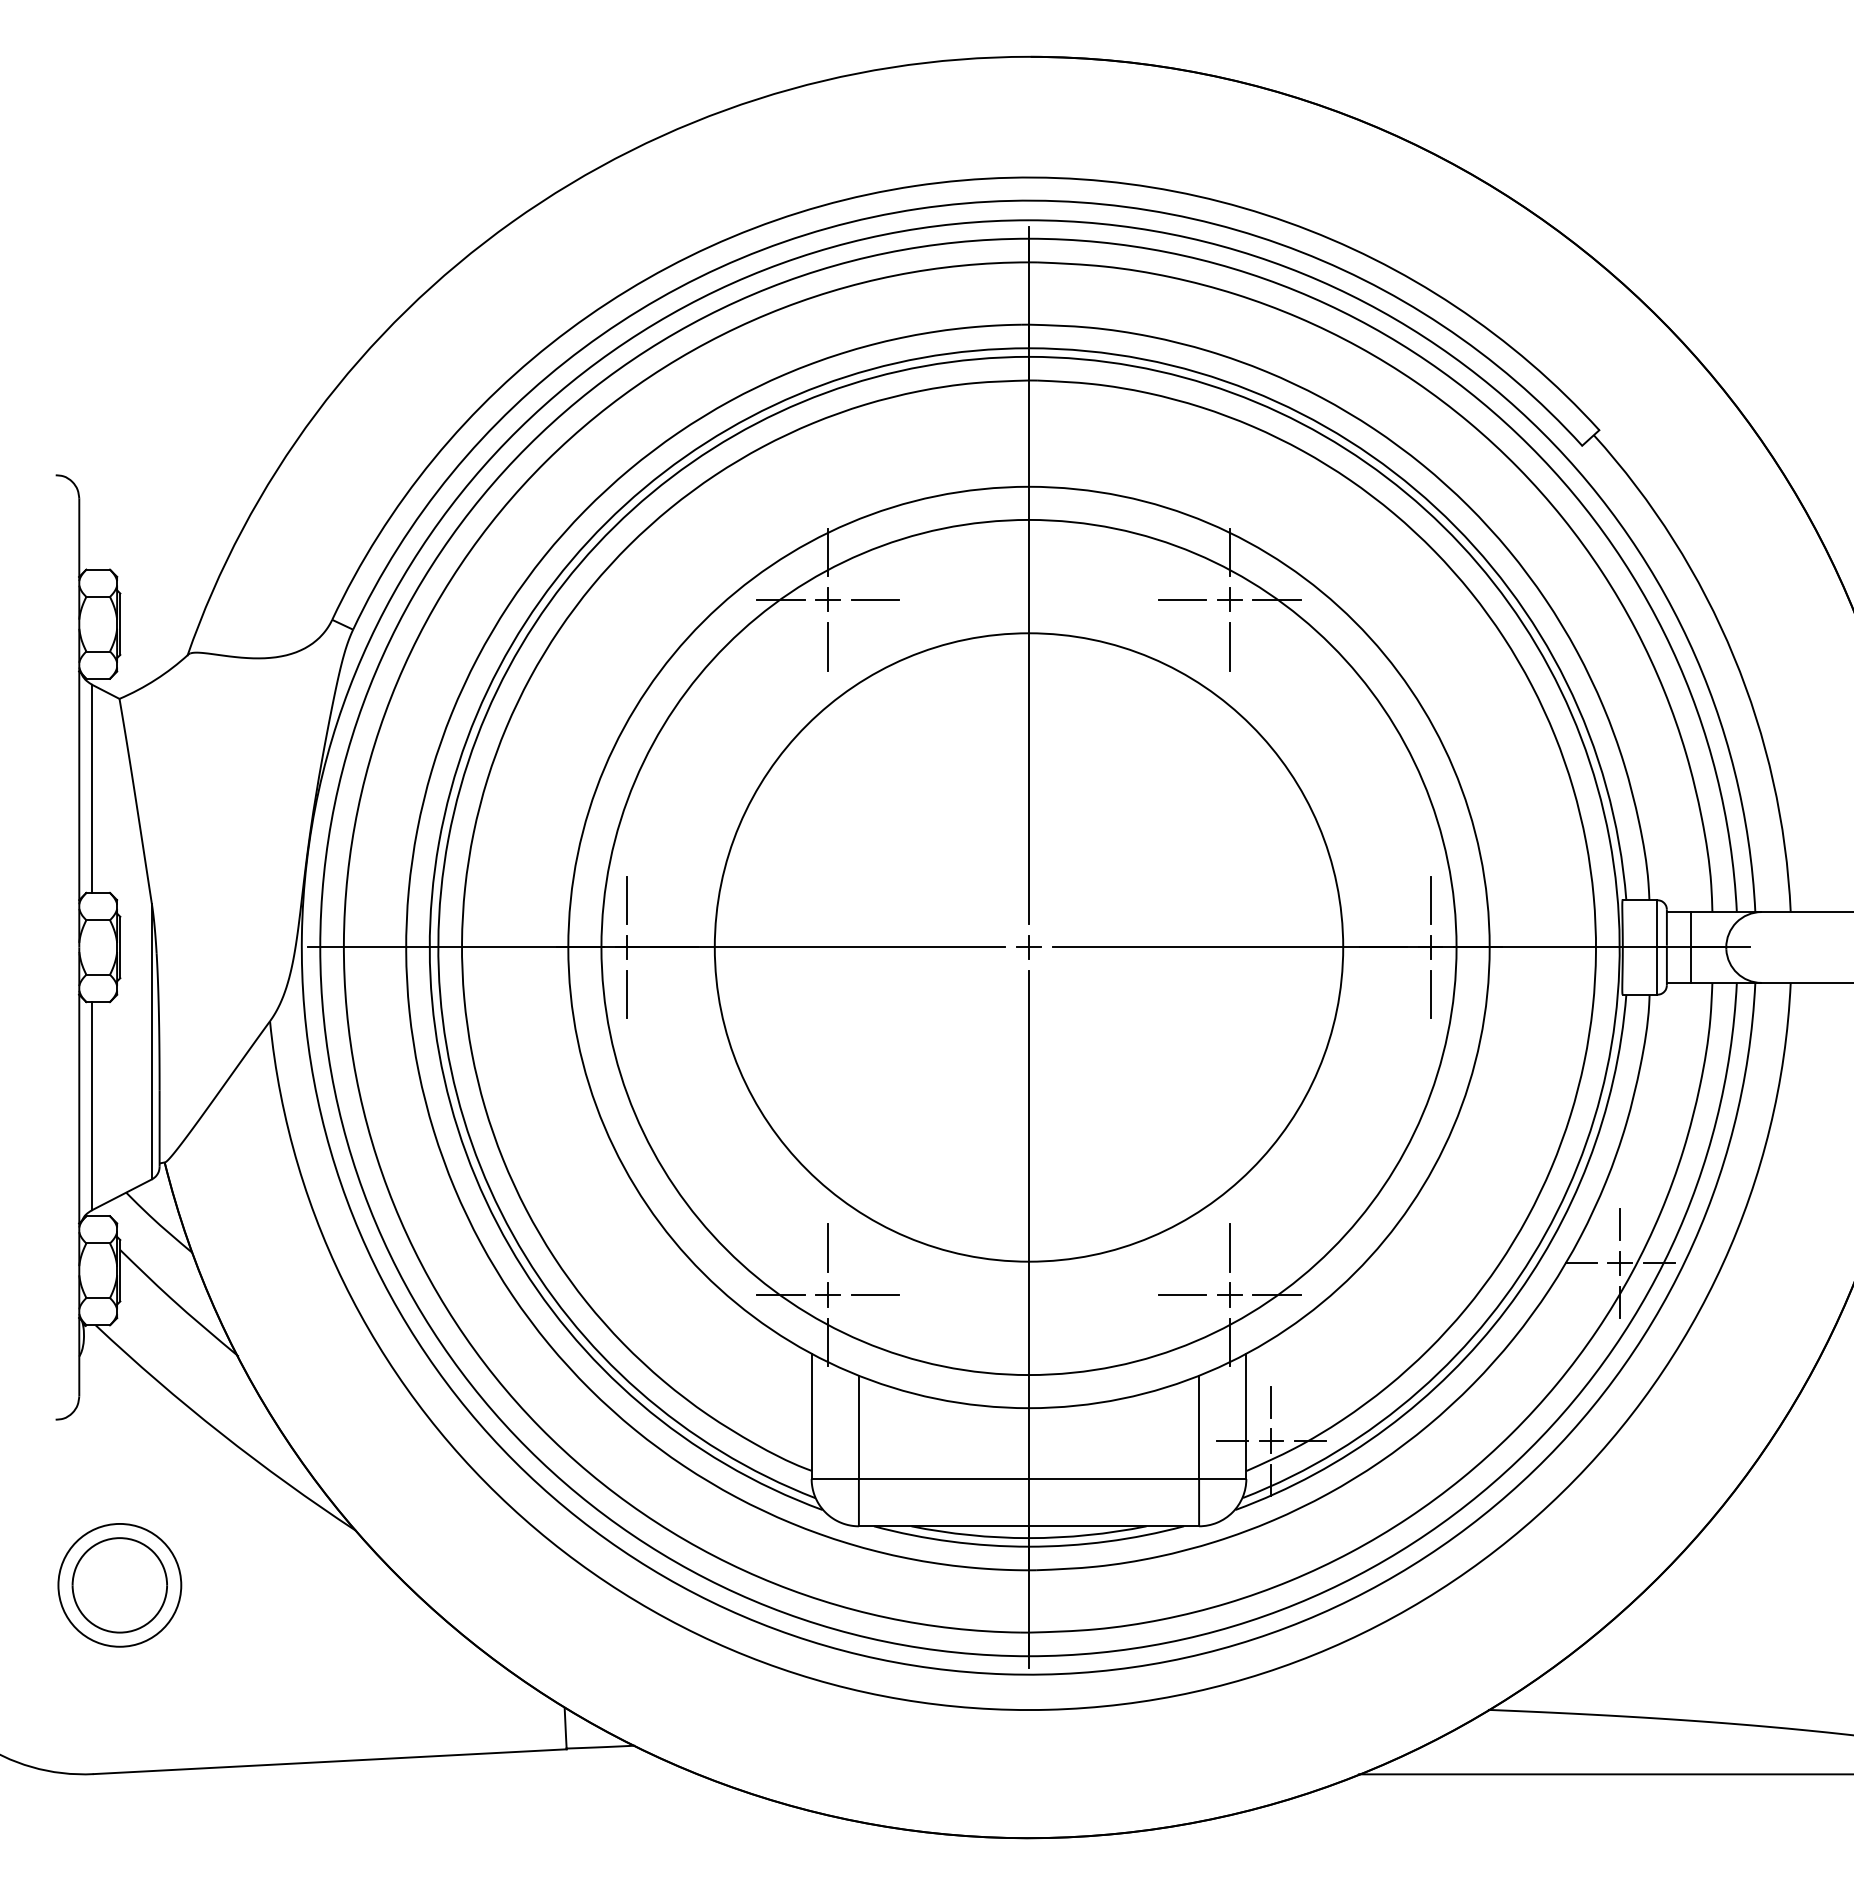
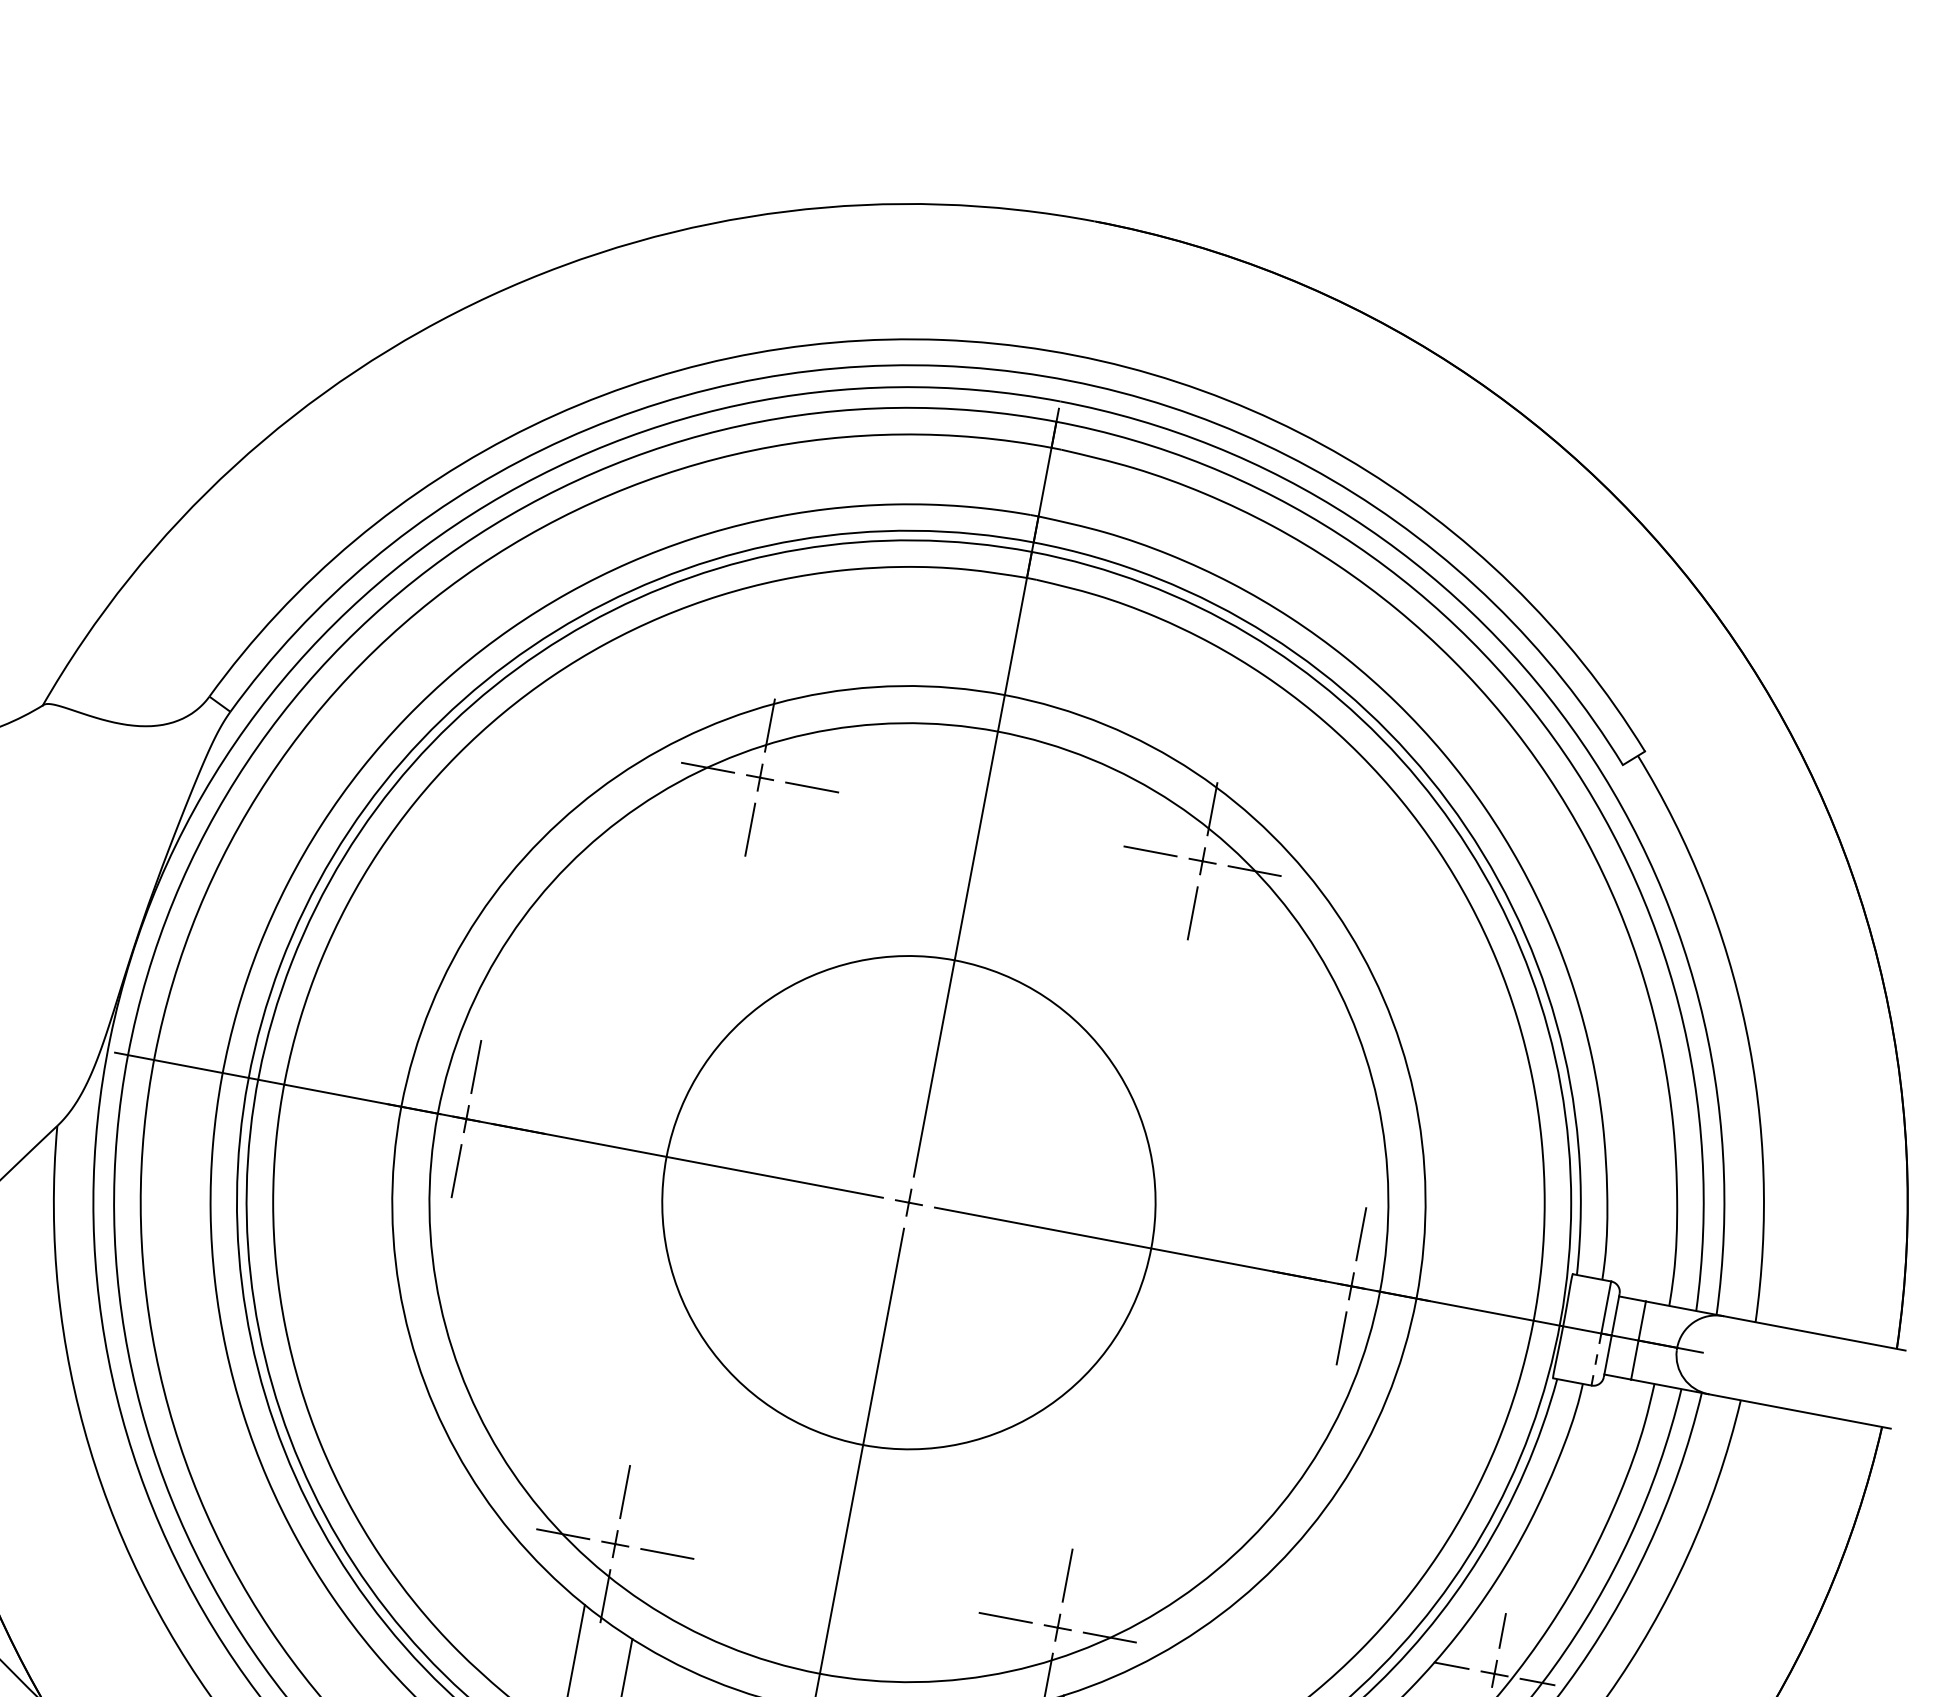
circle: (1028, 947) -> (908, 1202), size x0.7
line: (1657, 971) -> (1596, 1359), solid -> dashed

